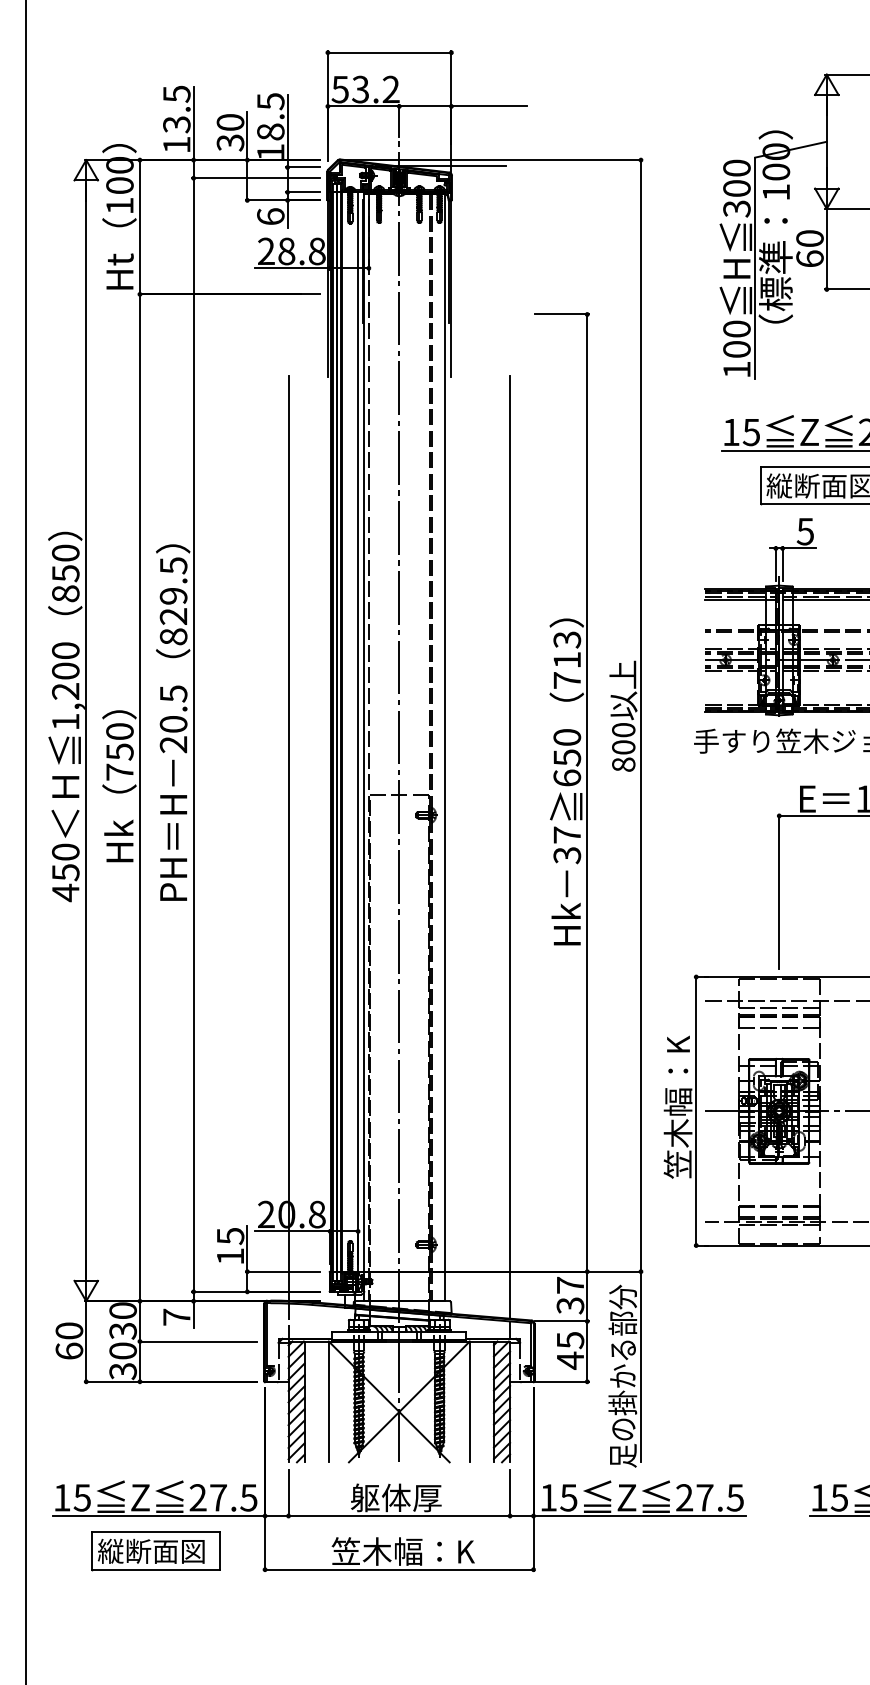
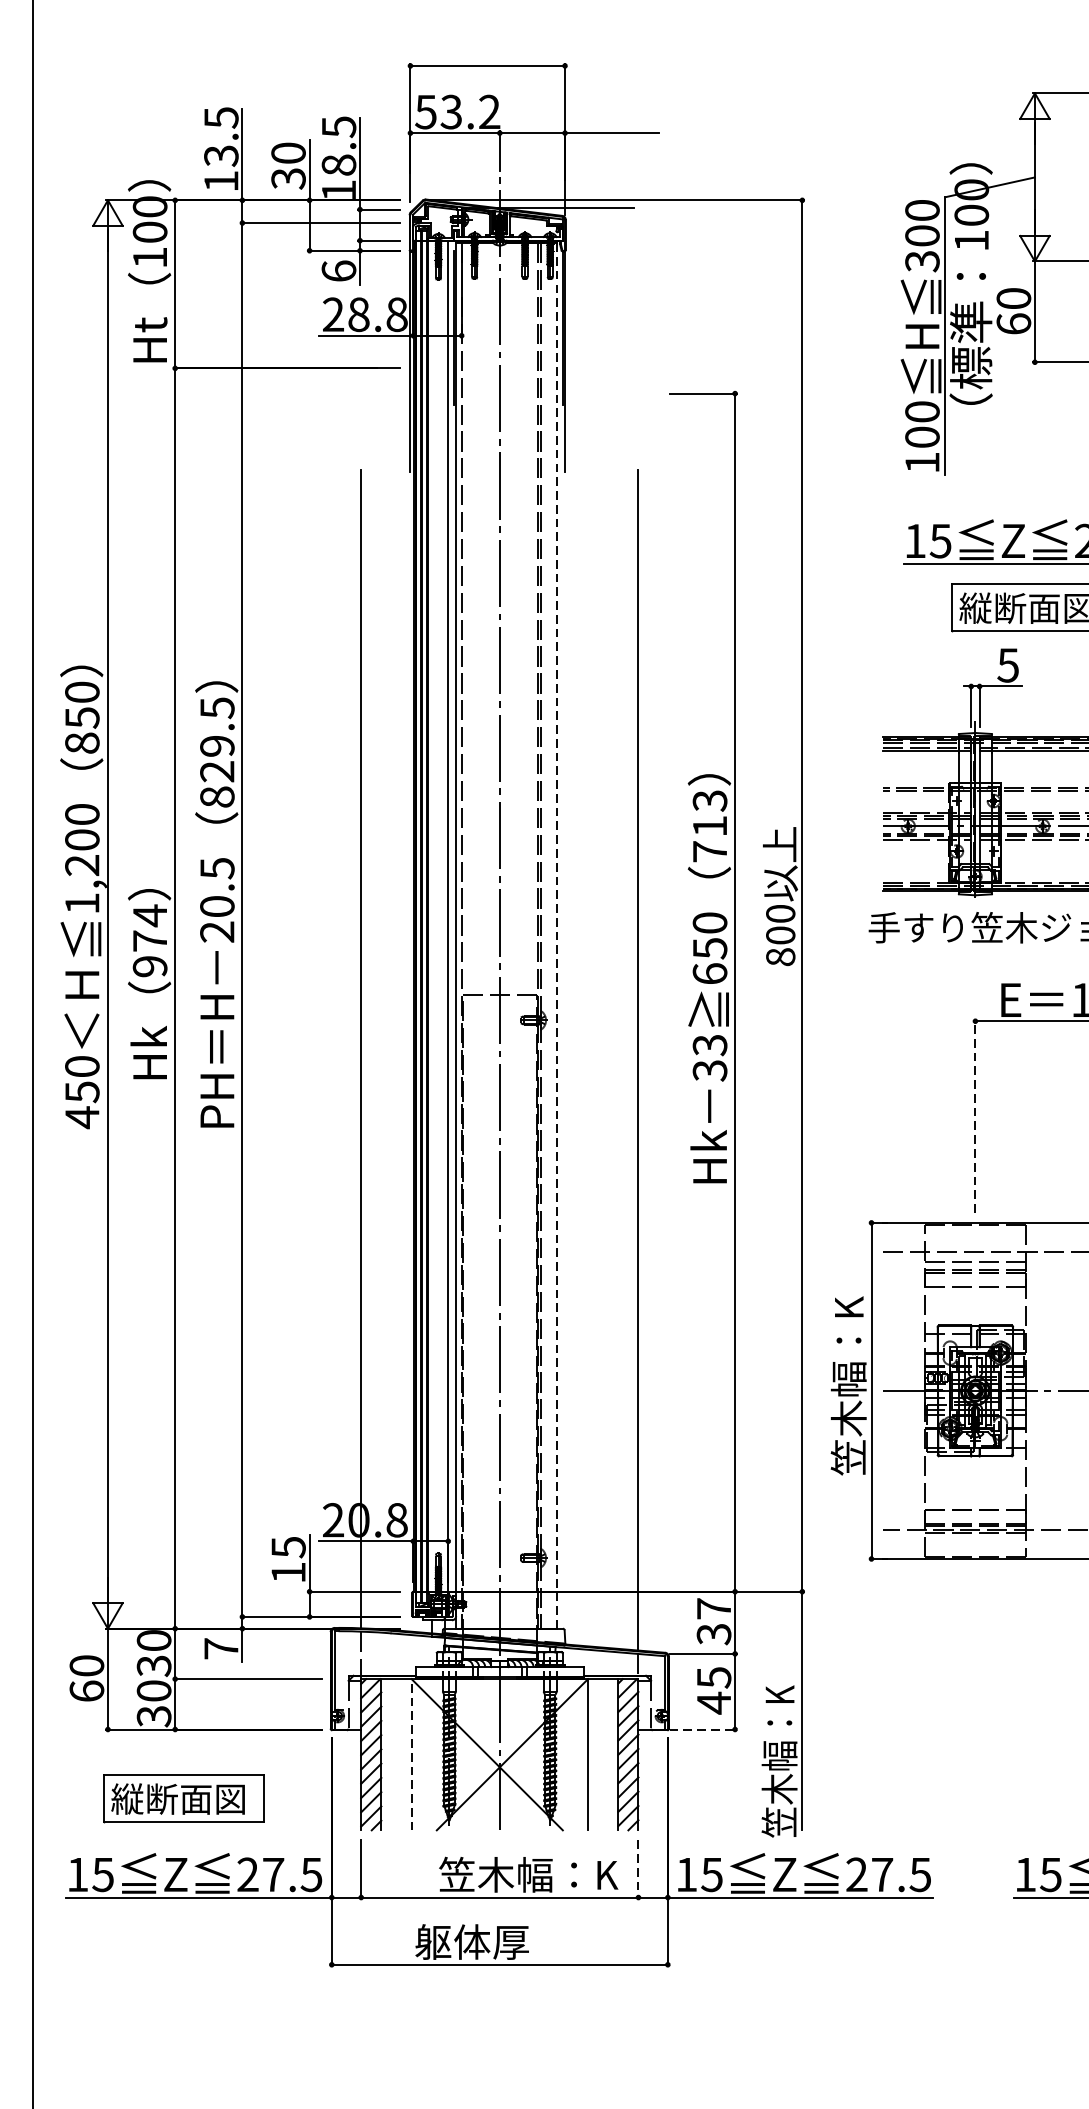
line: (444, 748) -> (556, 936), solid -> dashed
text: (119, 751) -> (149, 940), 750 -> 974
text: (567, 834) -> (710, 1044), 37 -> 33
line: (779, 891) -> (975, 1115), solid -> dashed
text: (622, 1376) -> (779, 1722), 足の掛かる部分 -> 笠木幅：K
line: (561, 1381) -> (702, 1729), solid -> dashed
line: (328, 1401) -> (411, 1754), solid -> dashed
line: (510, 1494) -> (639, 1870), solid -> dashed
text: (421, 1497) -> (527, 1874), 躯体厚 -> 笠木幅：K
part: (155, 1551) -> (183, 1799), moved
text: (402, 1551) -> (503, 1941), 笠木幅：K -> 躯体厚

